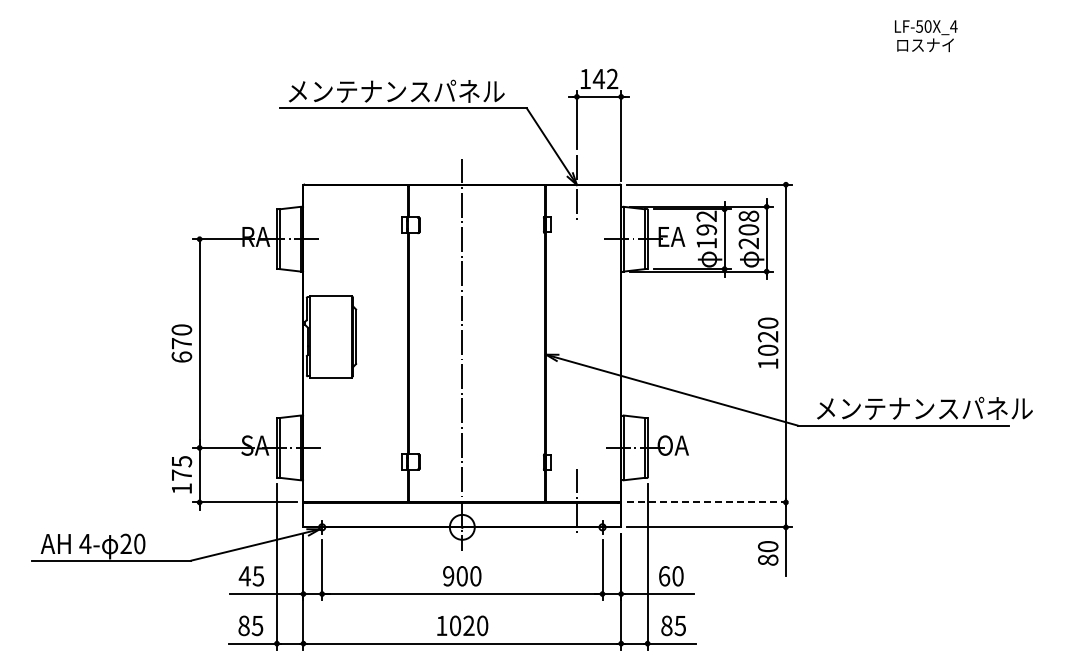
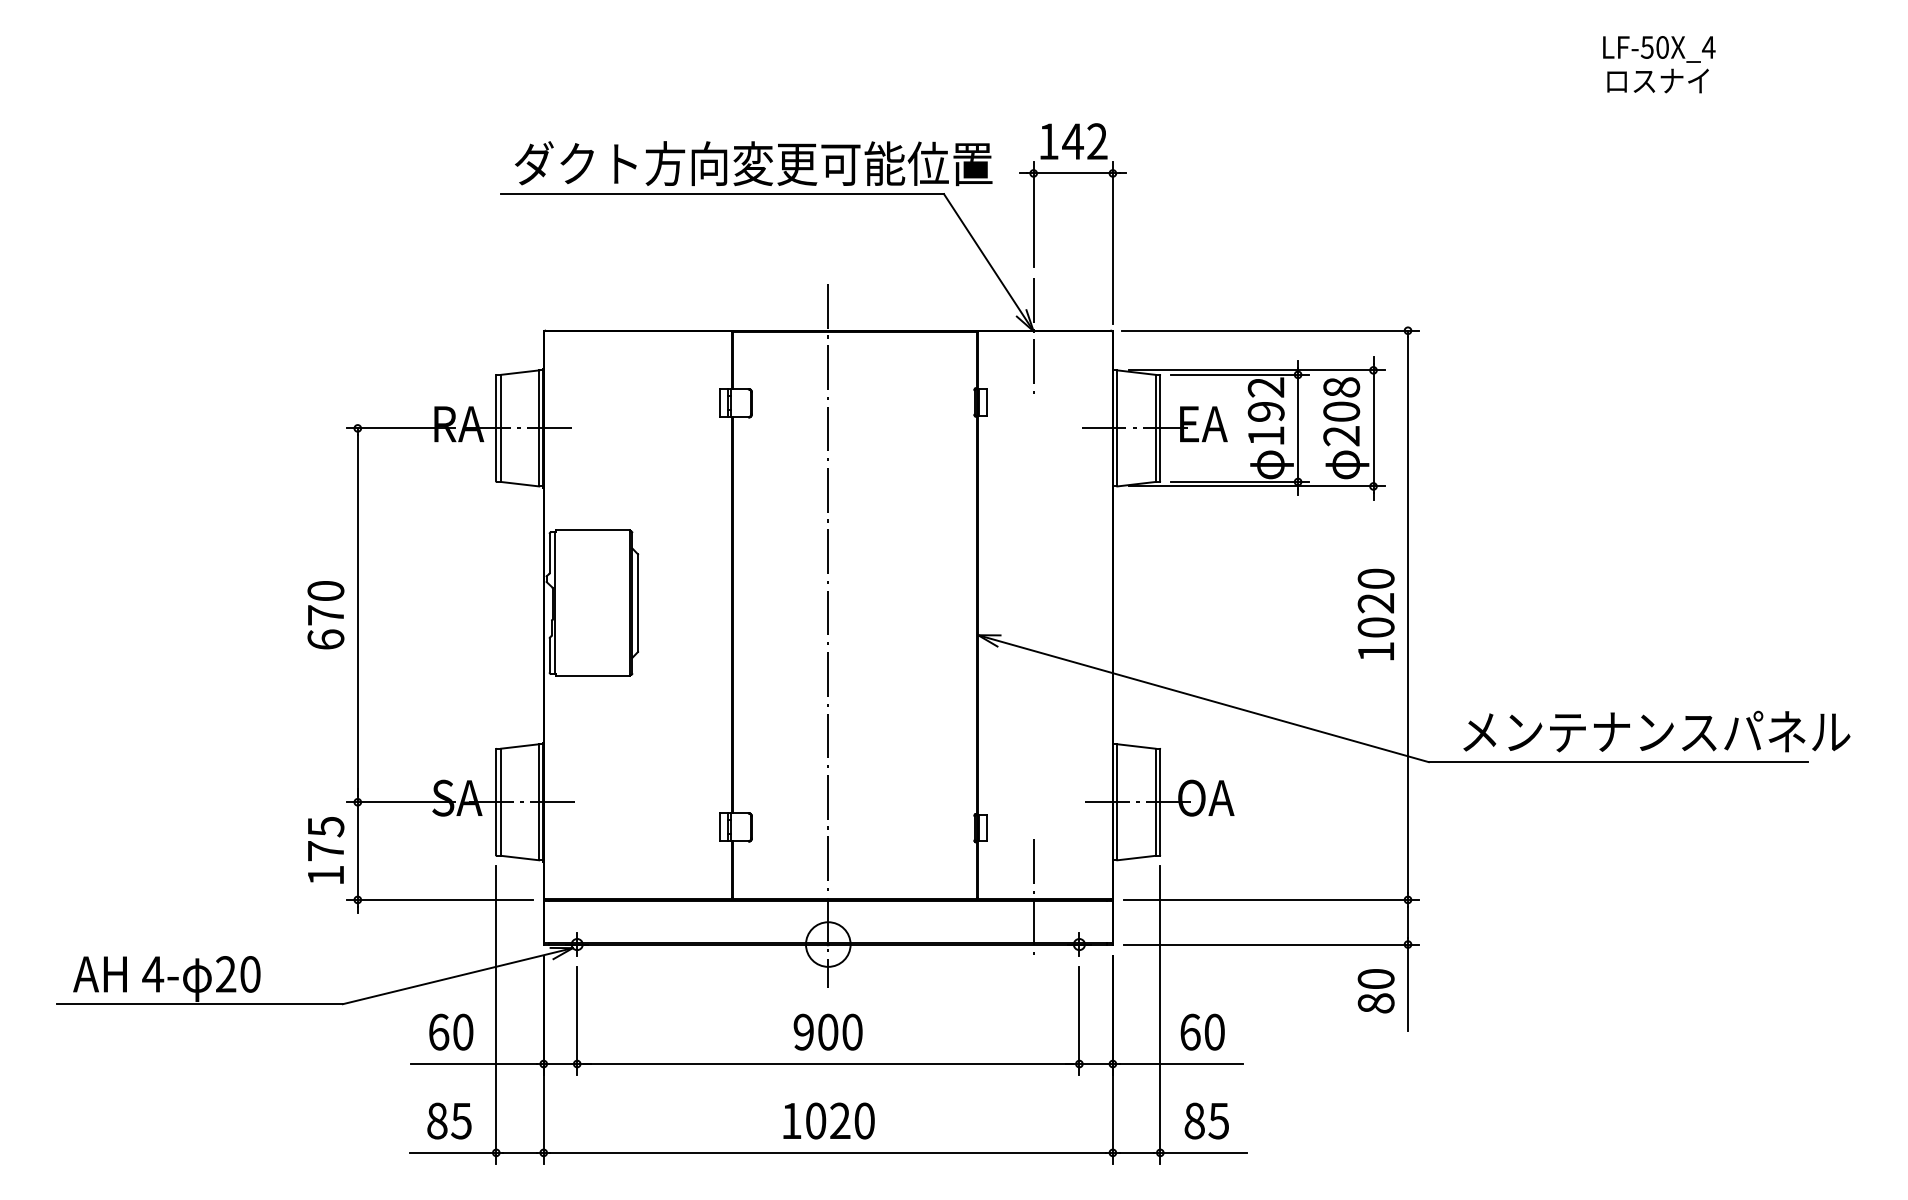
text: (420, 90) -> (753, 162), メンテナンスパネル -> ダクト方向変更可能位置
line: (710, 502) -> (1272, 900), dashed -> solid
text: (251, 576) -> (450, 1032), 45 -> 60

